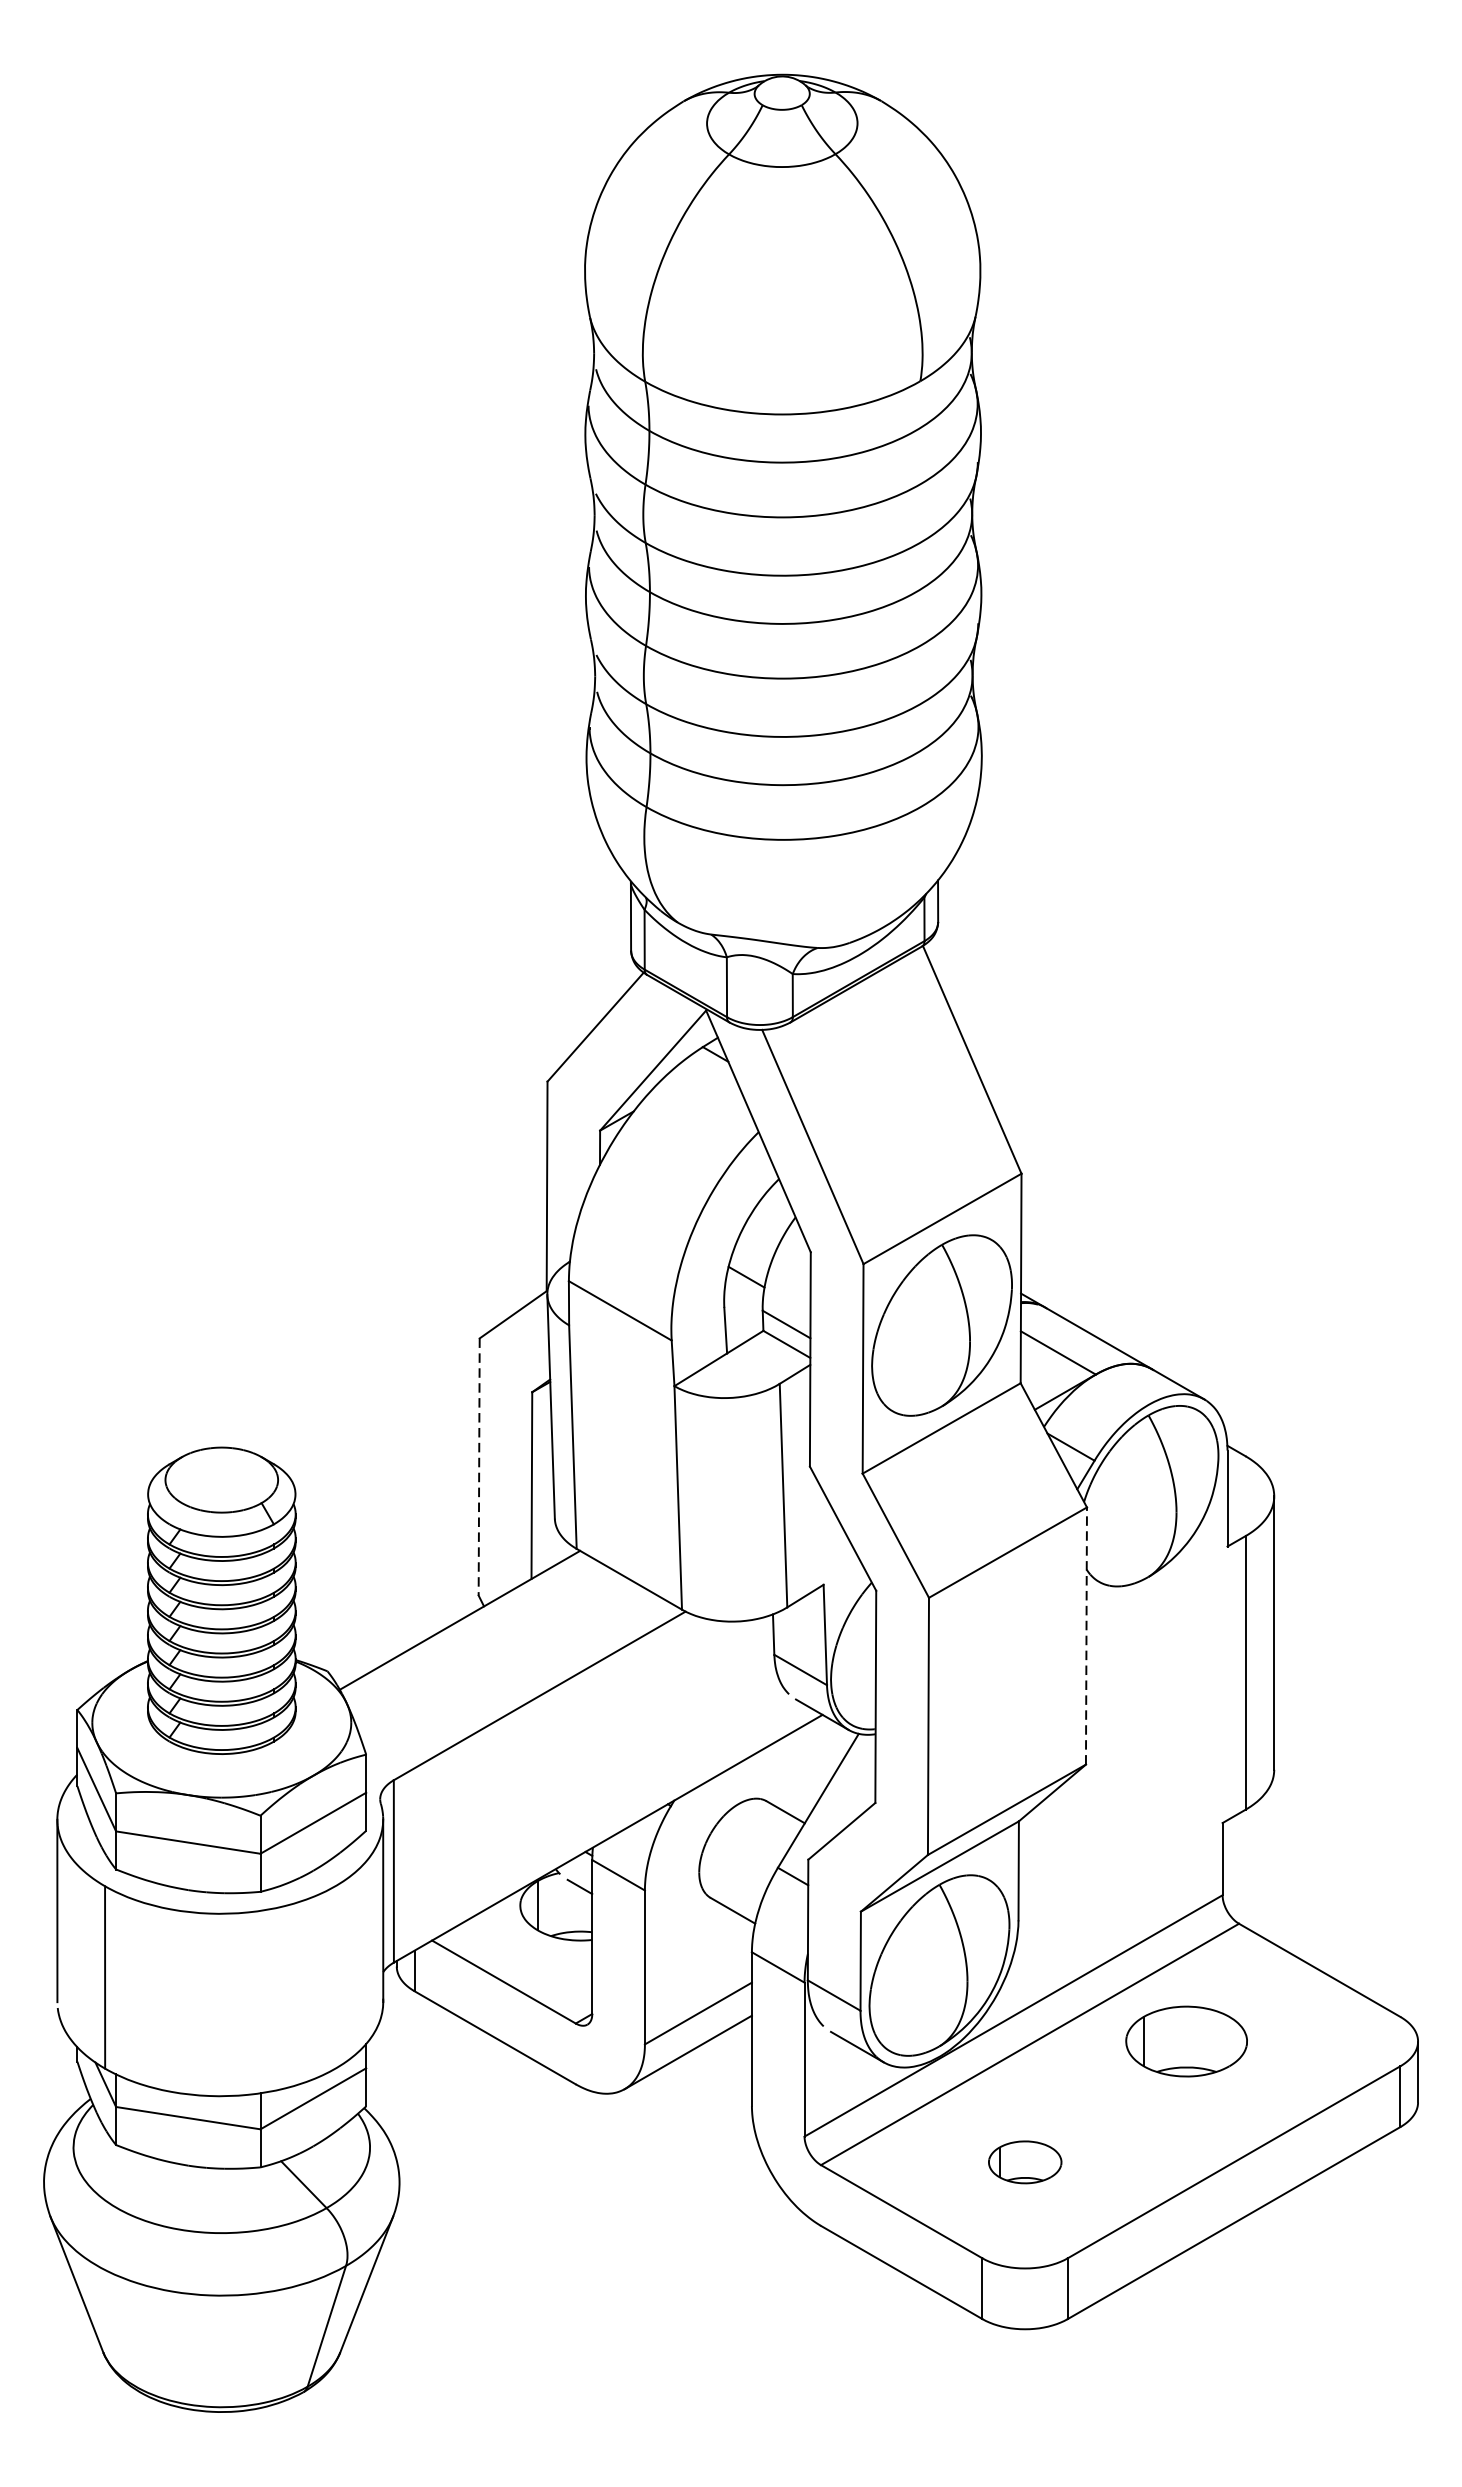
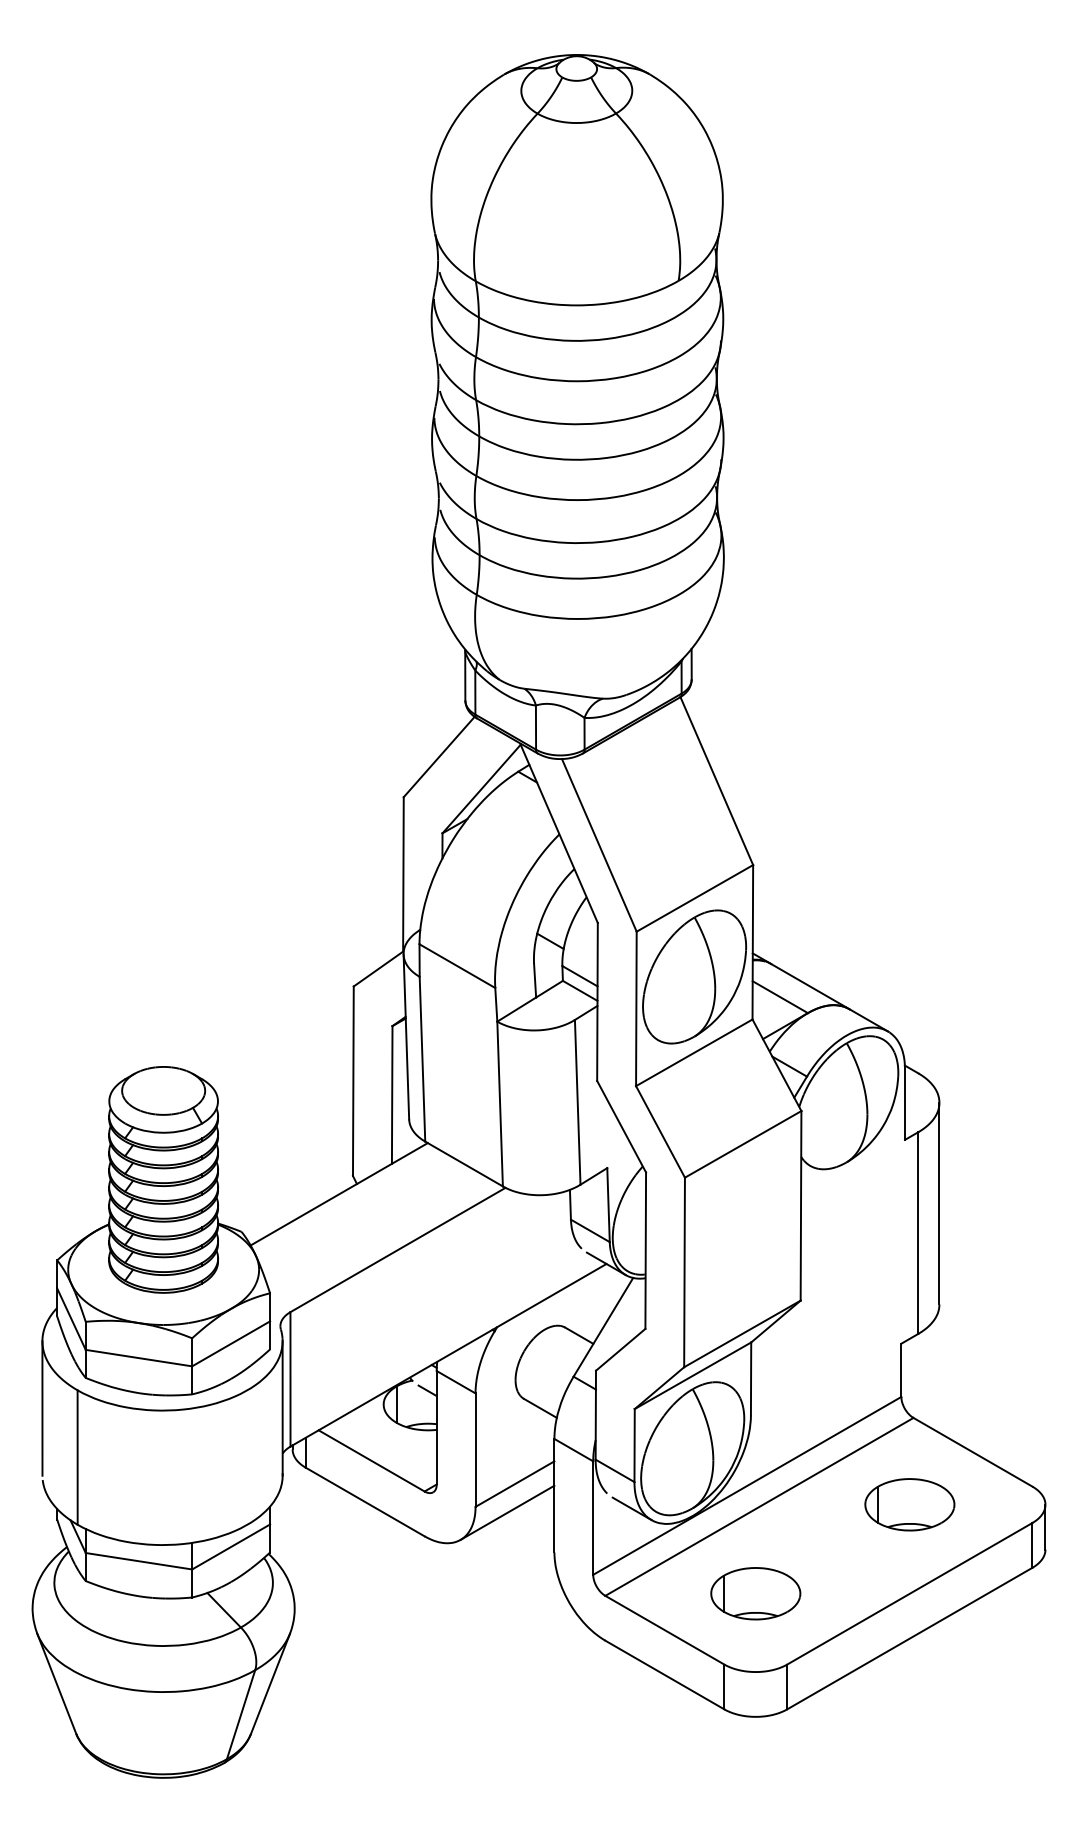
line: (479, 1467) -> (353, 1081), dashed -> solid
line: (1087, 1635) -> (801, 1205), dashed -> solid
part: (1186, 2041) -> (909, 1504), moved
part: (1024, 2161) -> (755, 1593), size x1.67

